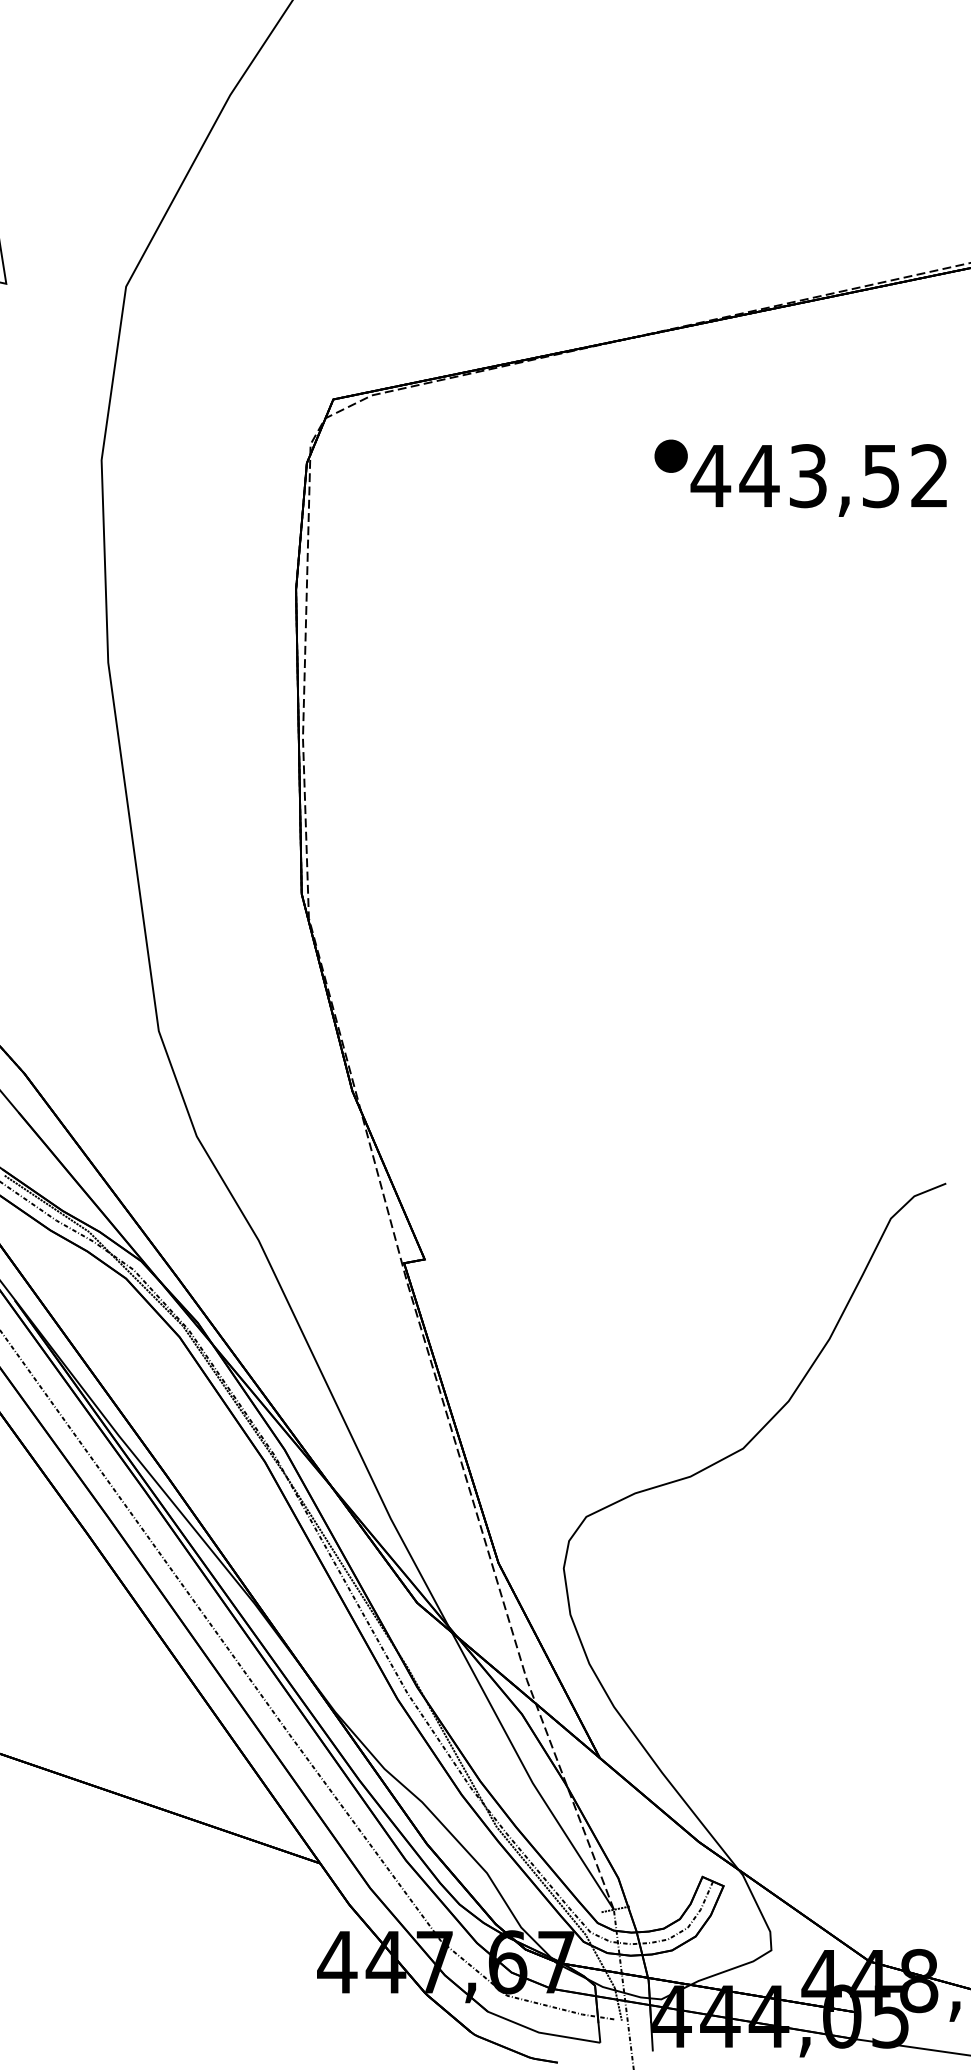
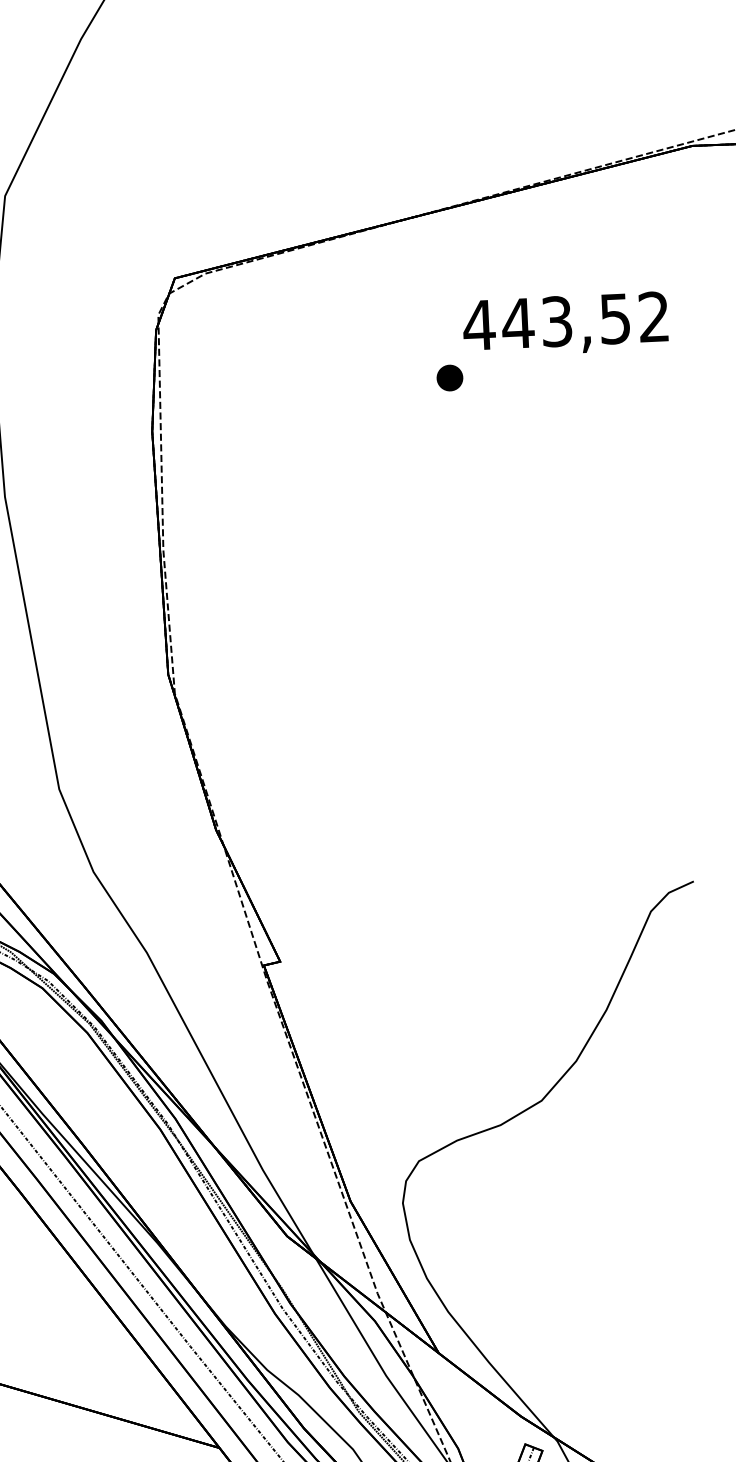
part: (670, 455) -> (449, 377), moved

